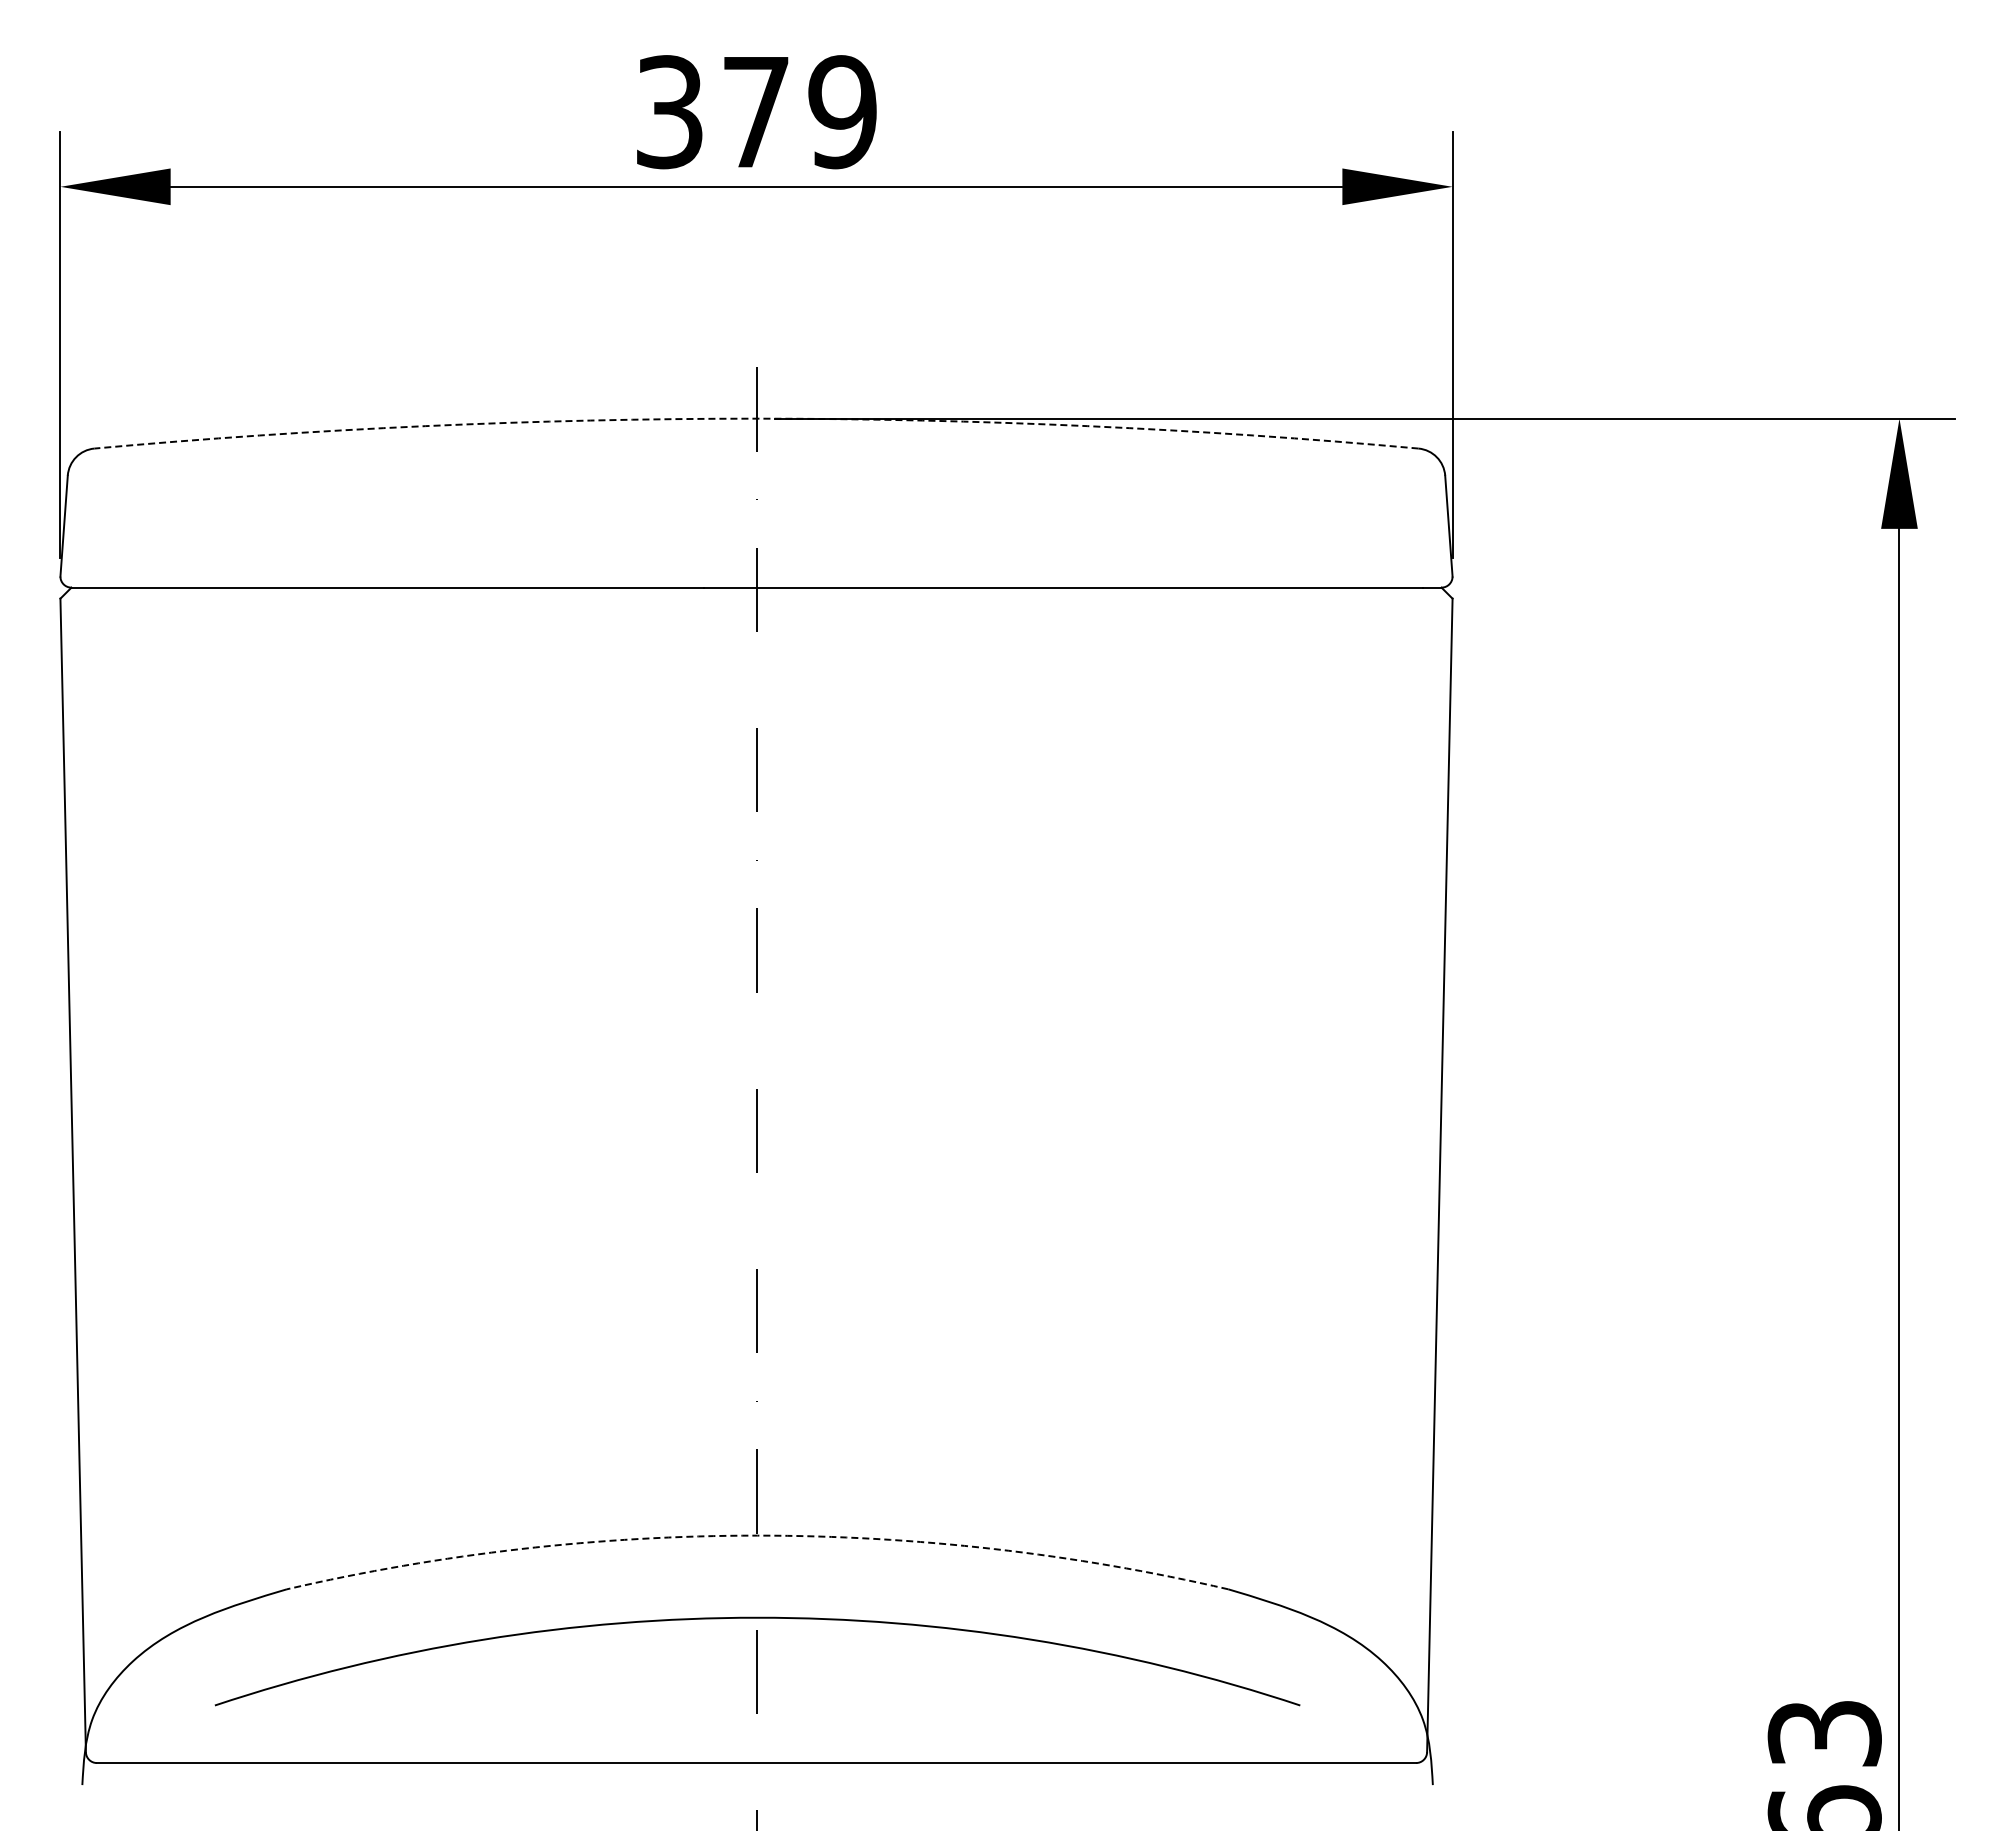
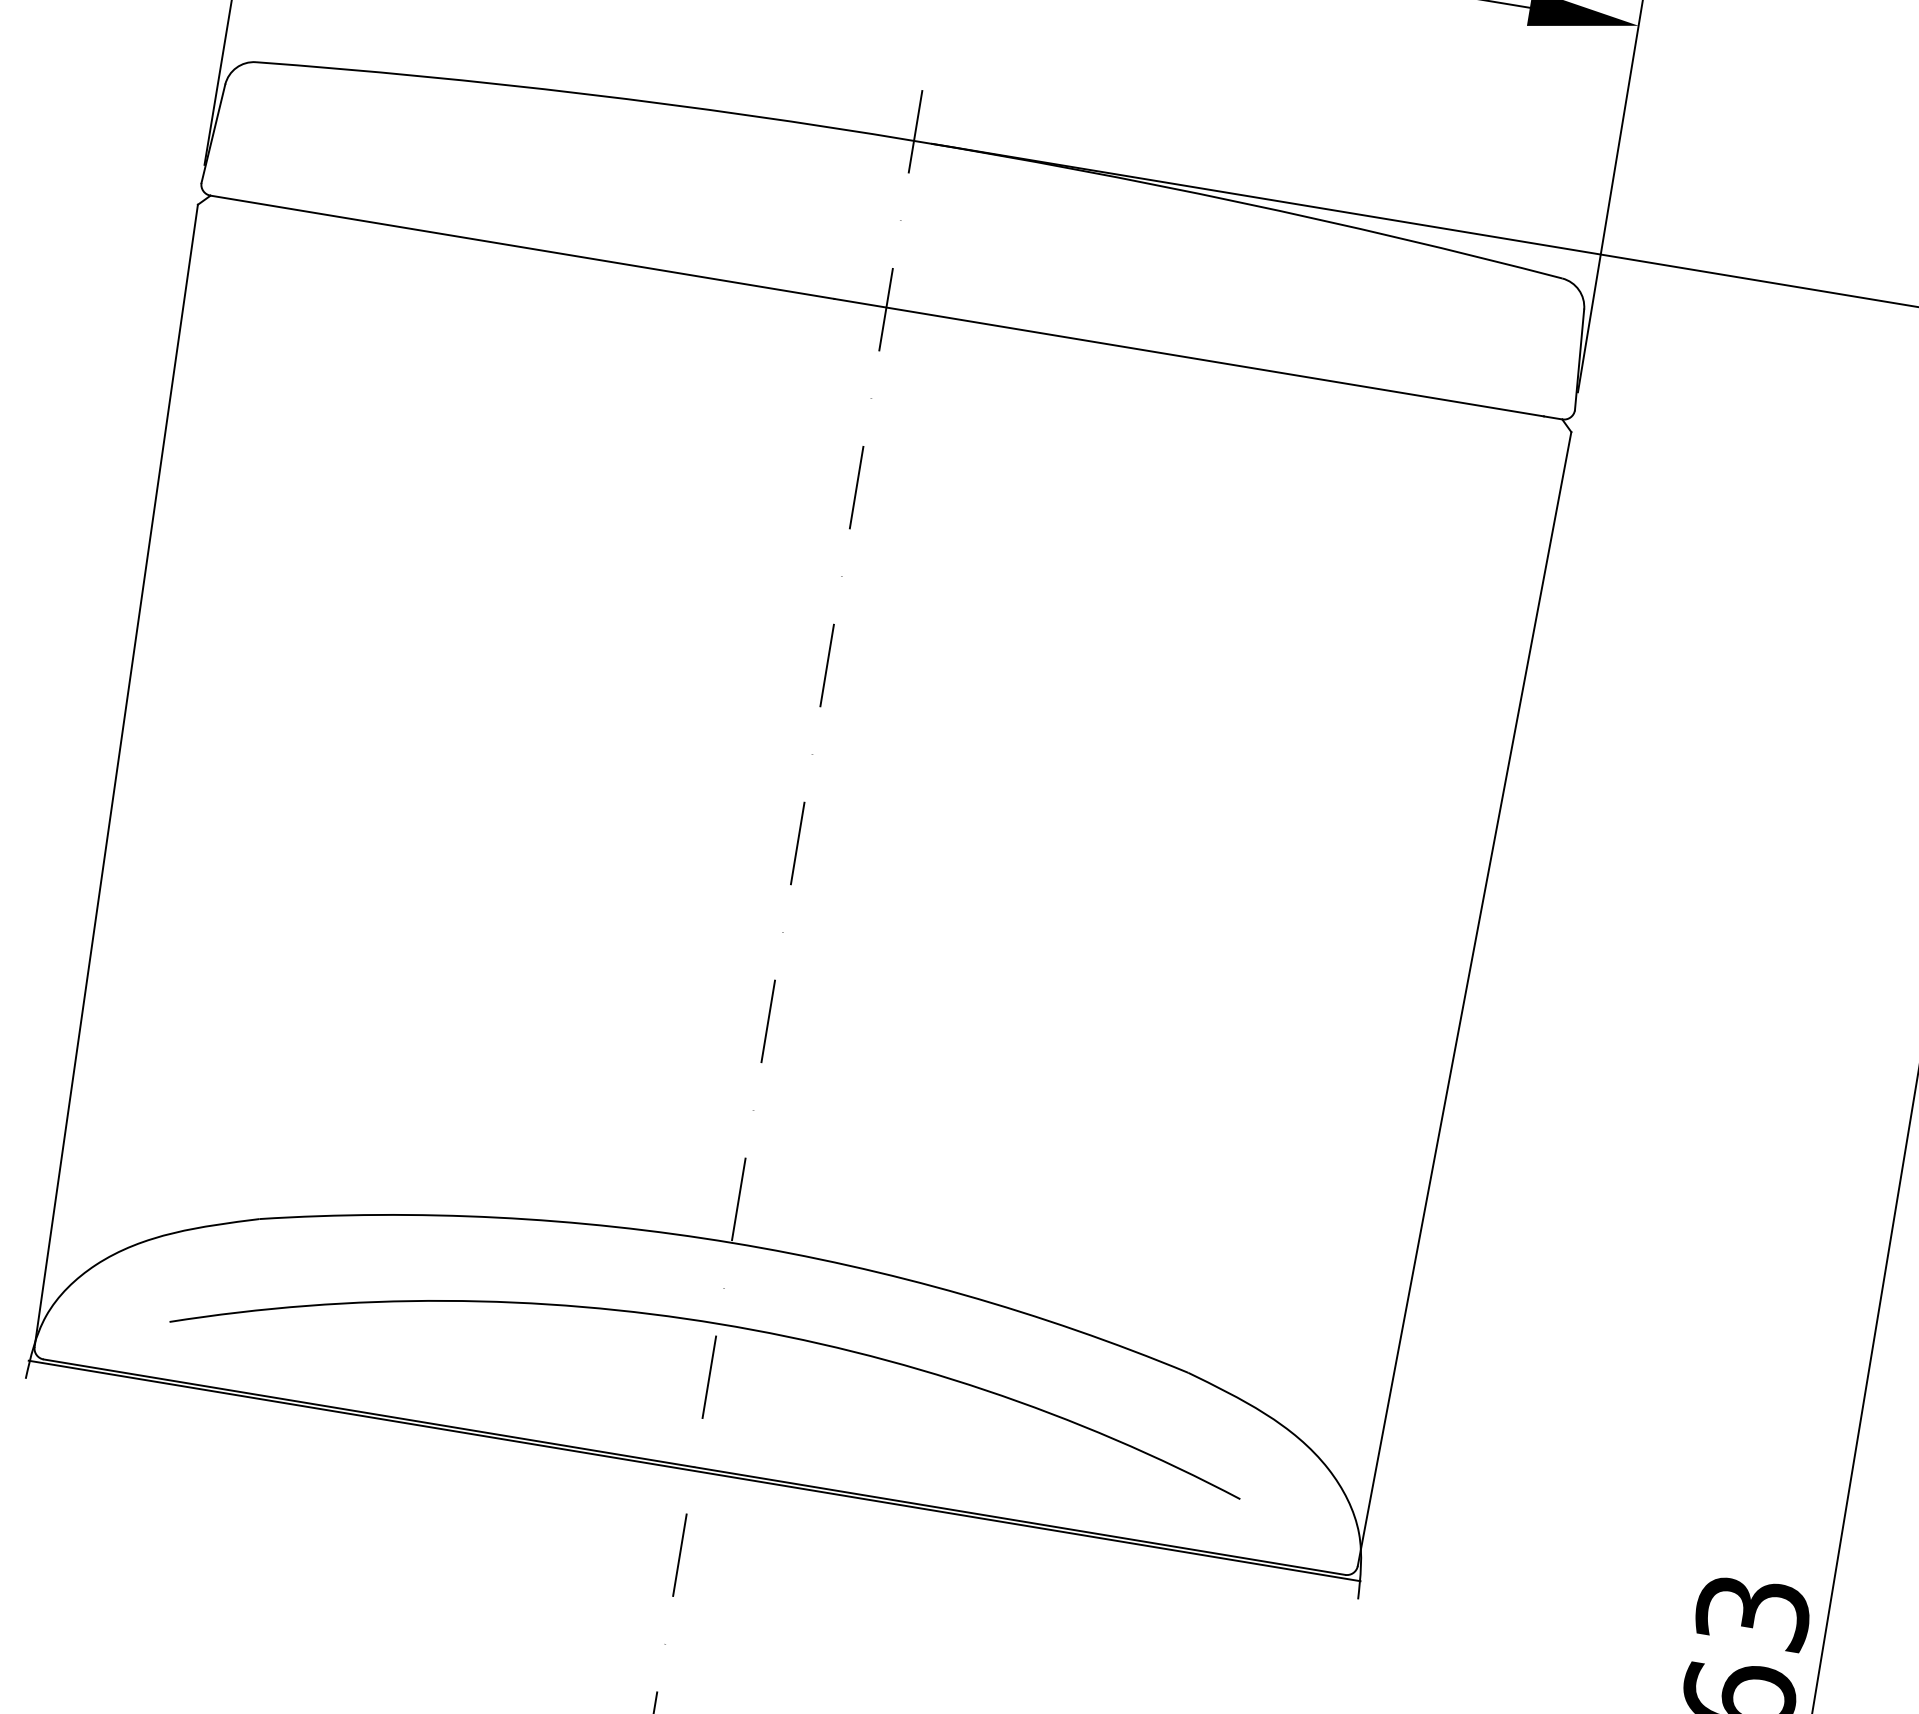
arc: (756, 418) -> (914, 140), dashed -> solid
arc: (757, 1535) -> (732, 1242), dashed -> solid
line: (757, 1766) -> (694, 1470), added

